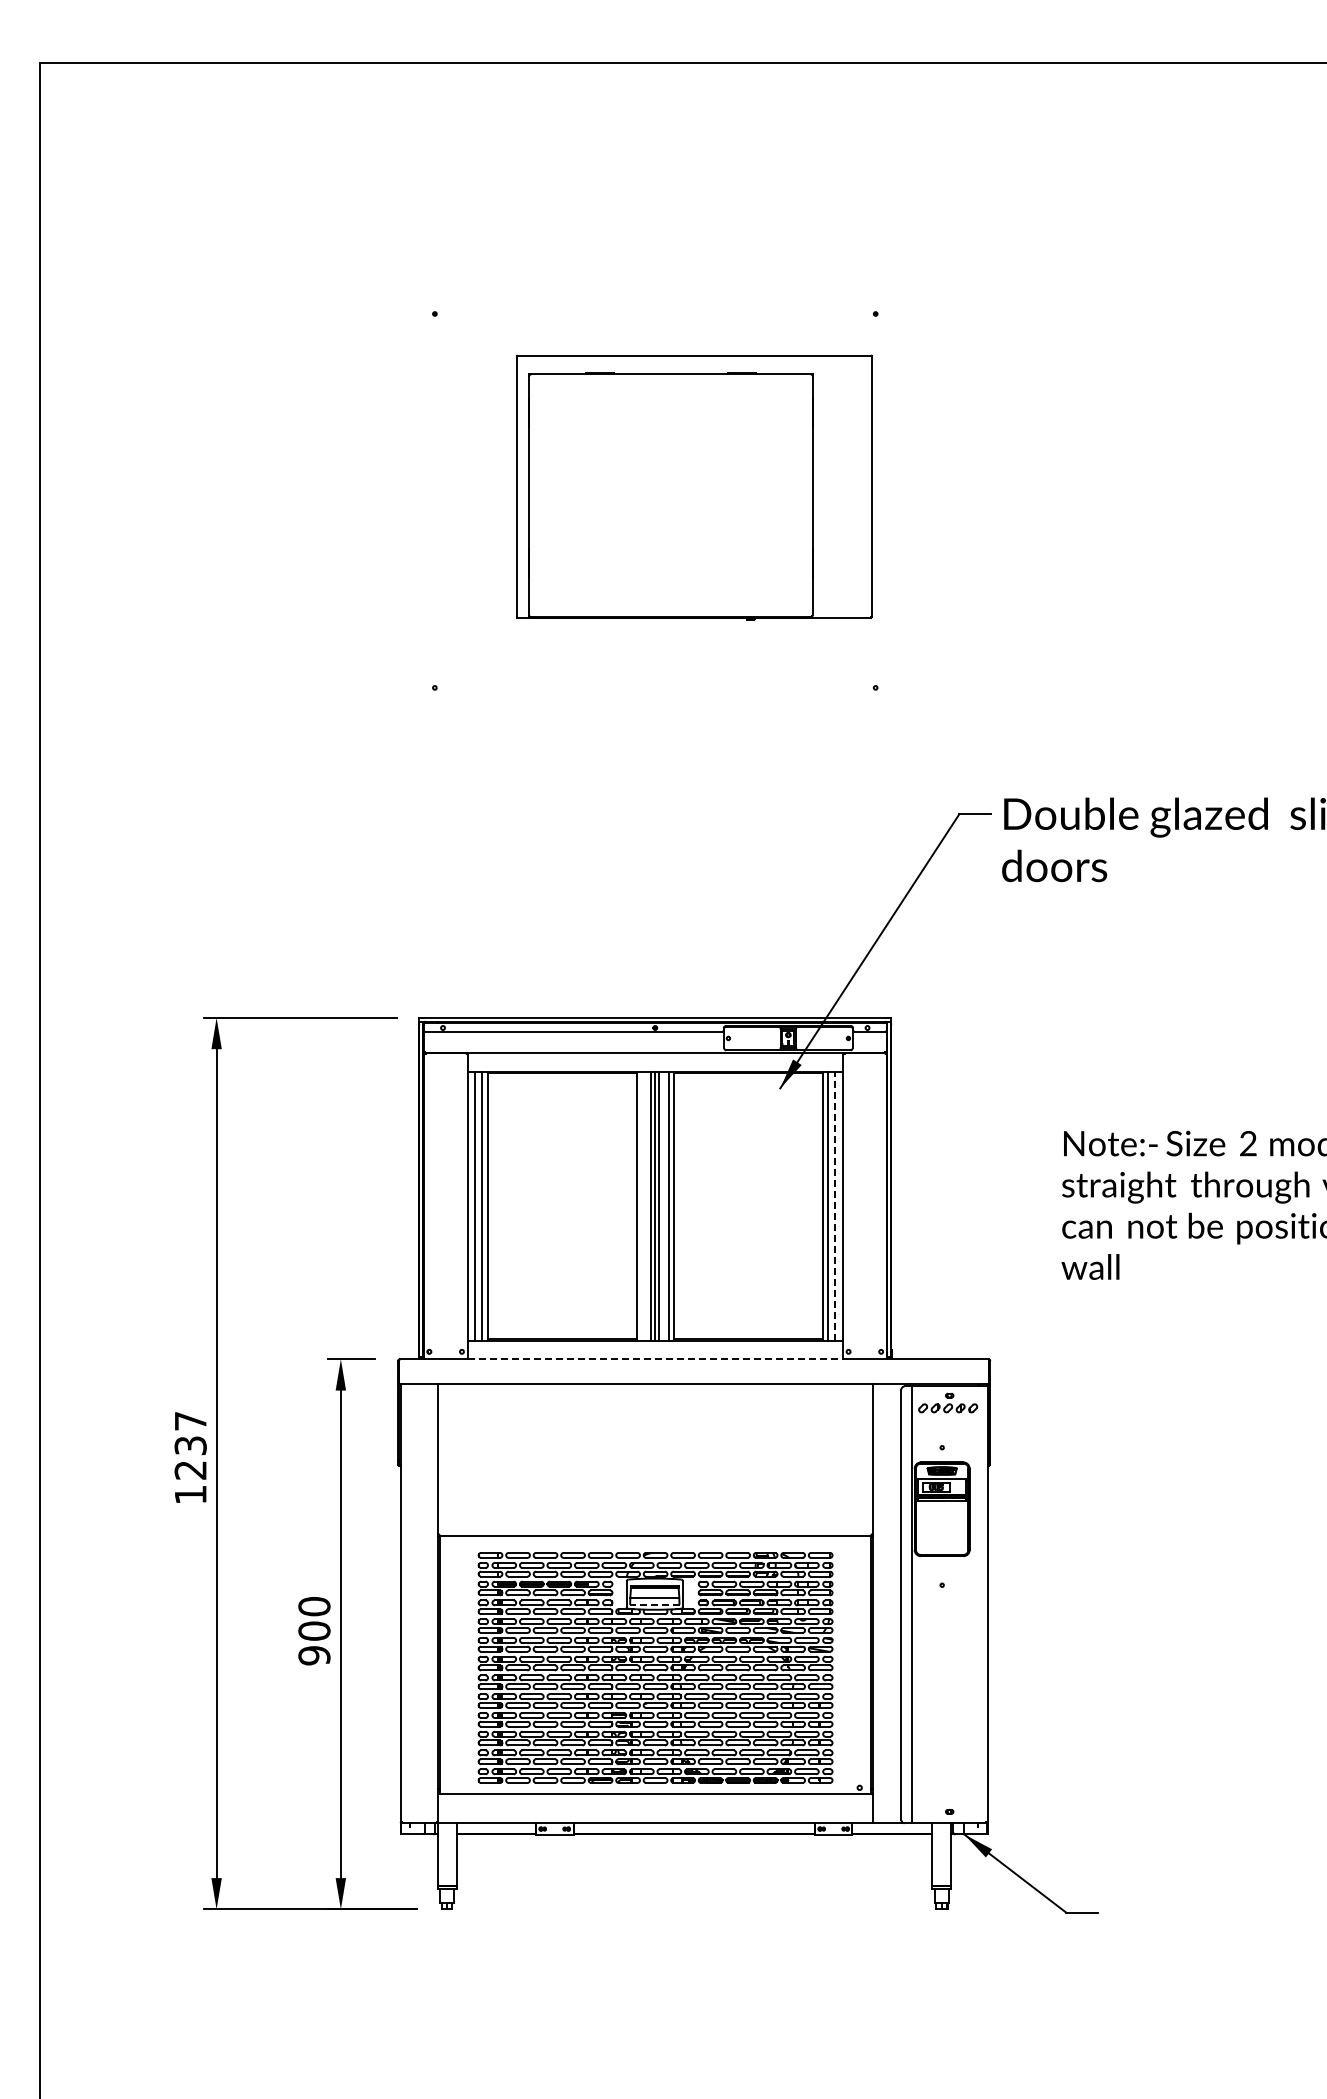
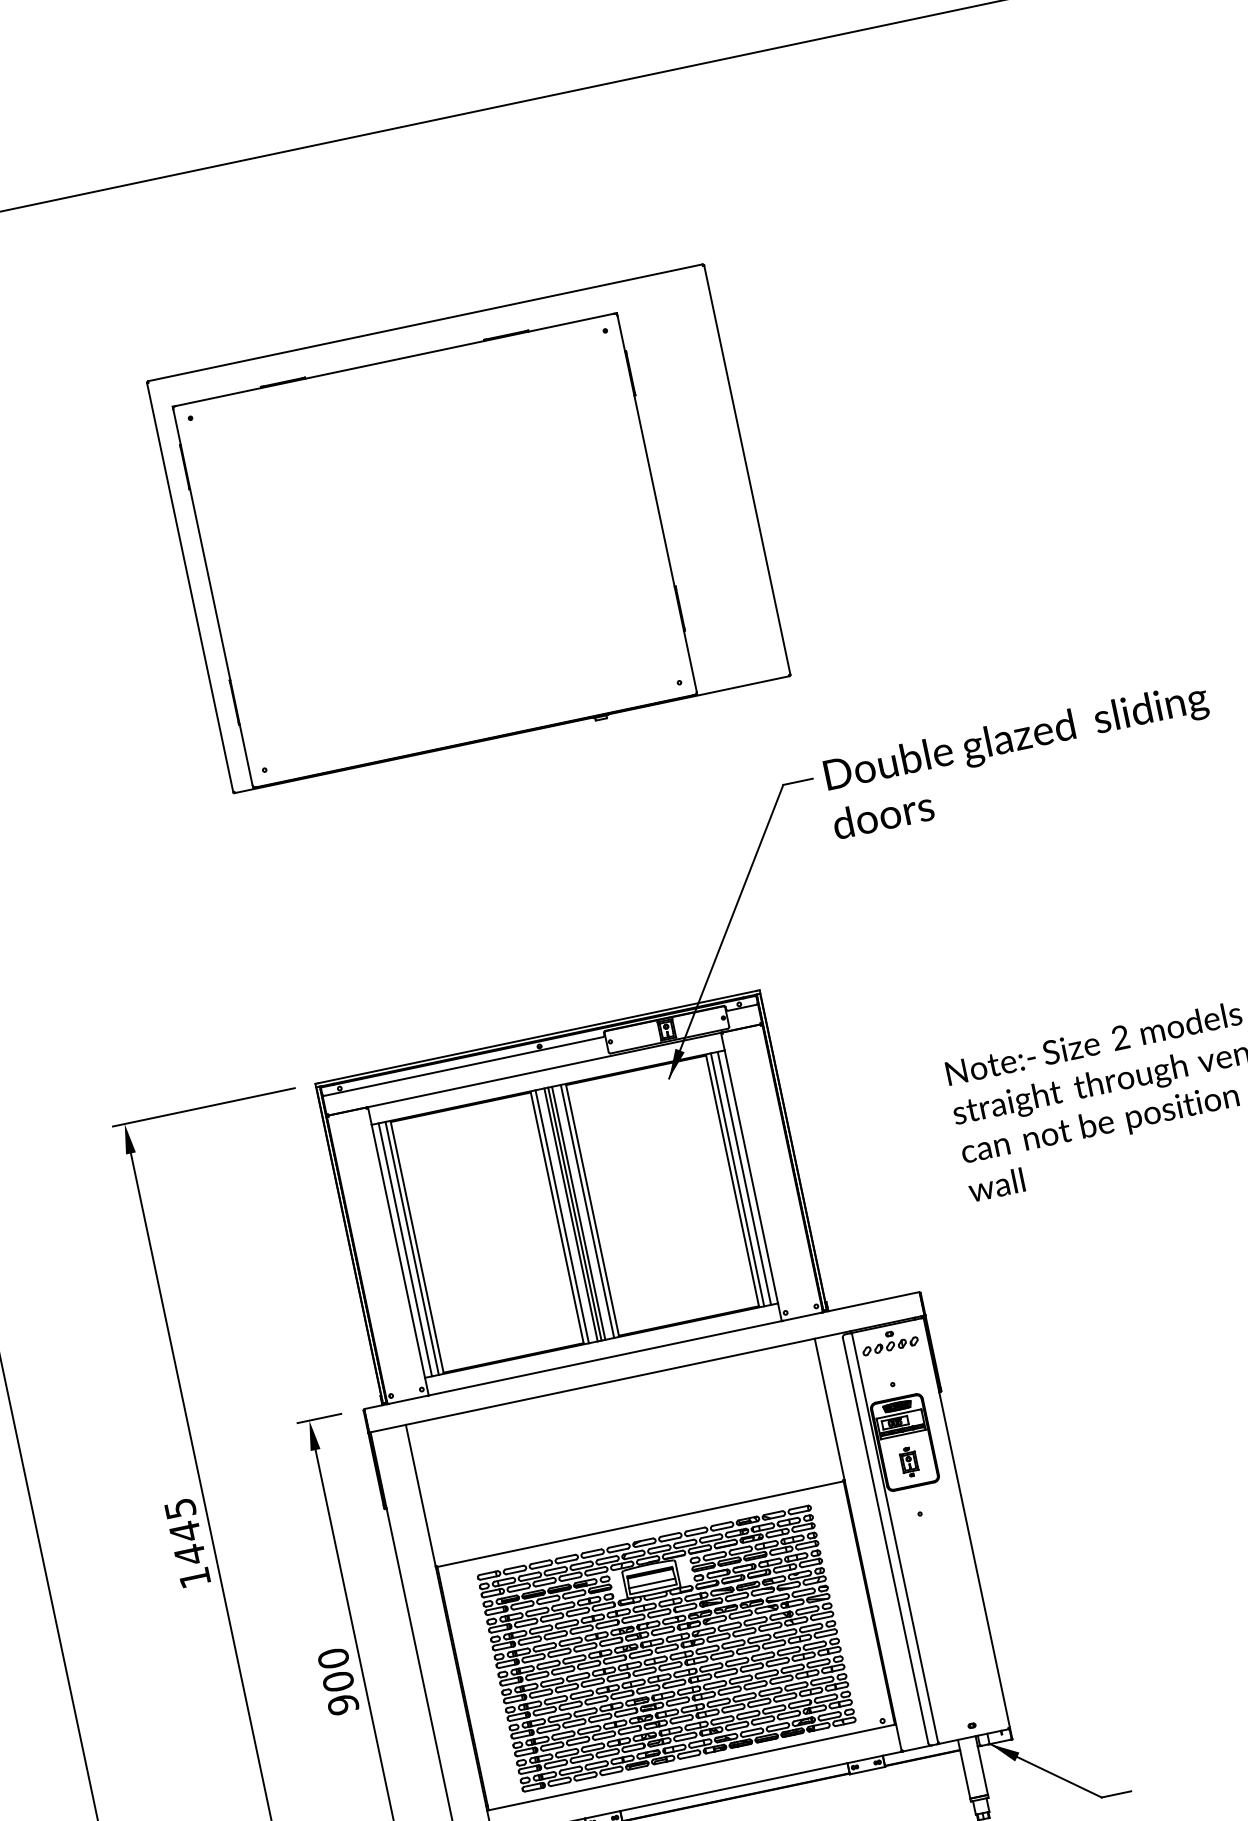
part: (694, 487) -> (469, 530), size x1.67
line: (641, 1205) -> (561, 1216), added
line: (835, 1205) -> (744, 1177), dashed -> solid
line: (655, 1359) -> (605, 1358), dashed -> solid
text: (190, 1446) -> (185, 1532), 1237 -> 1445
part: (942, 1530) -> (909, 1462), added
line: (654, 1604) -> (653, 1589), dashed -> solid

